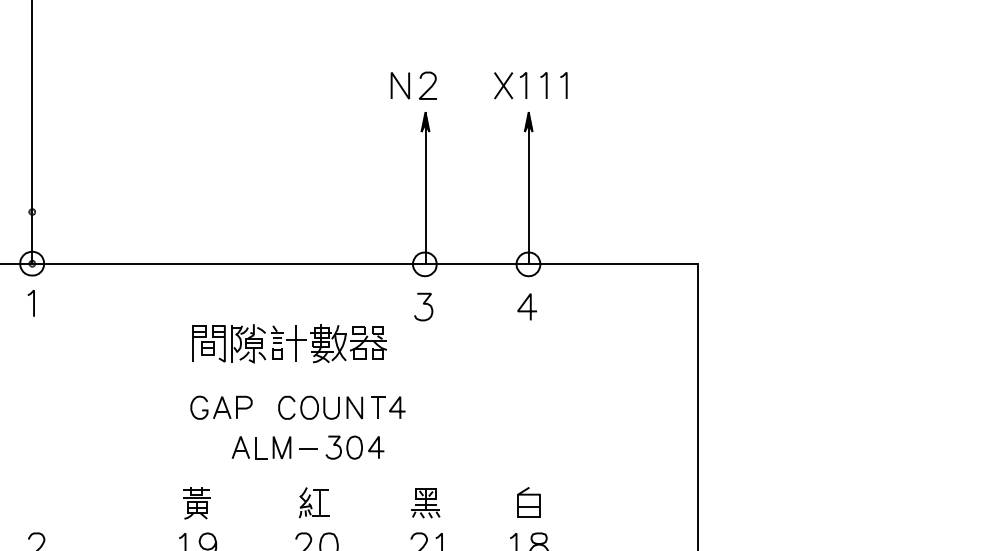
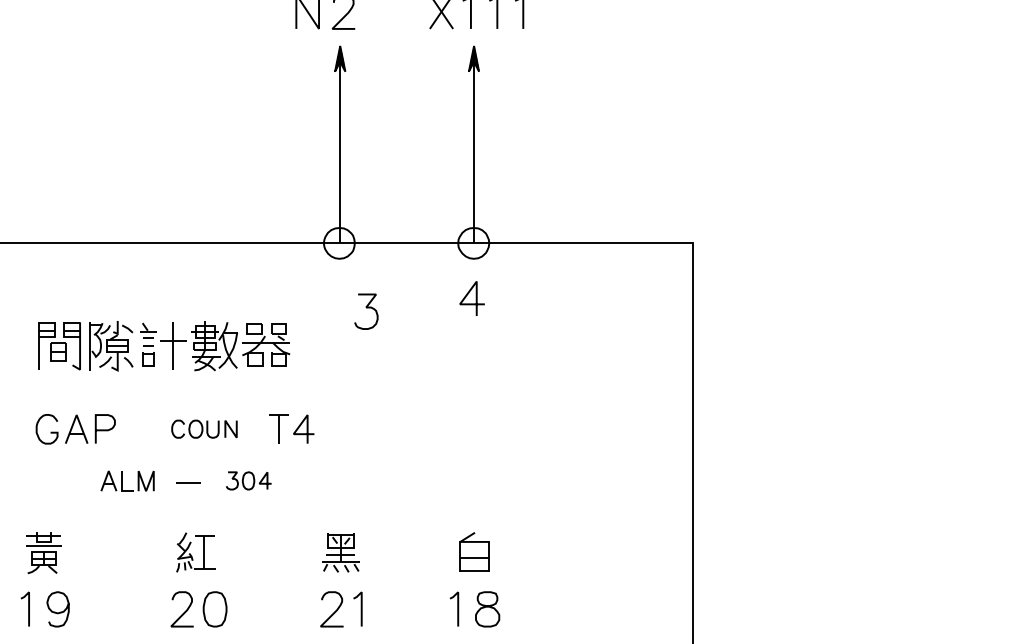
curve: (423, 304) -> (366, 308), moved
part: (320, 407) -> (204, 428), size x0.6
part: (261, 447) -> (127, 480), size x0.7
part: (354, 447) -> (248, 480), size x0.6

